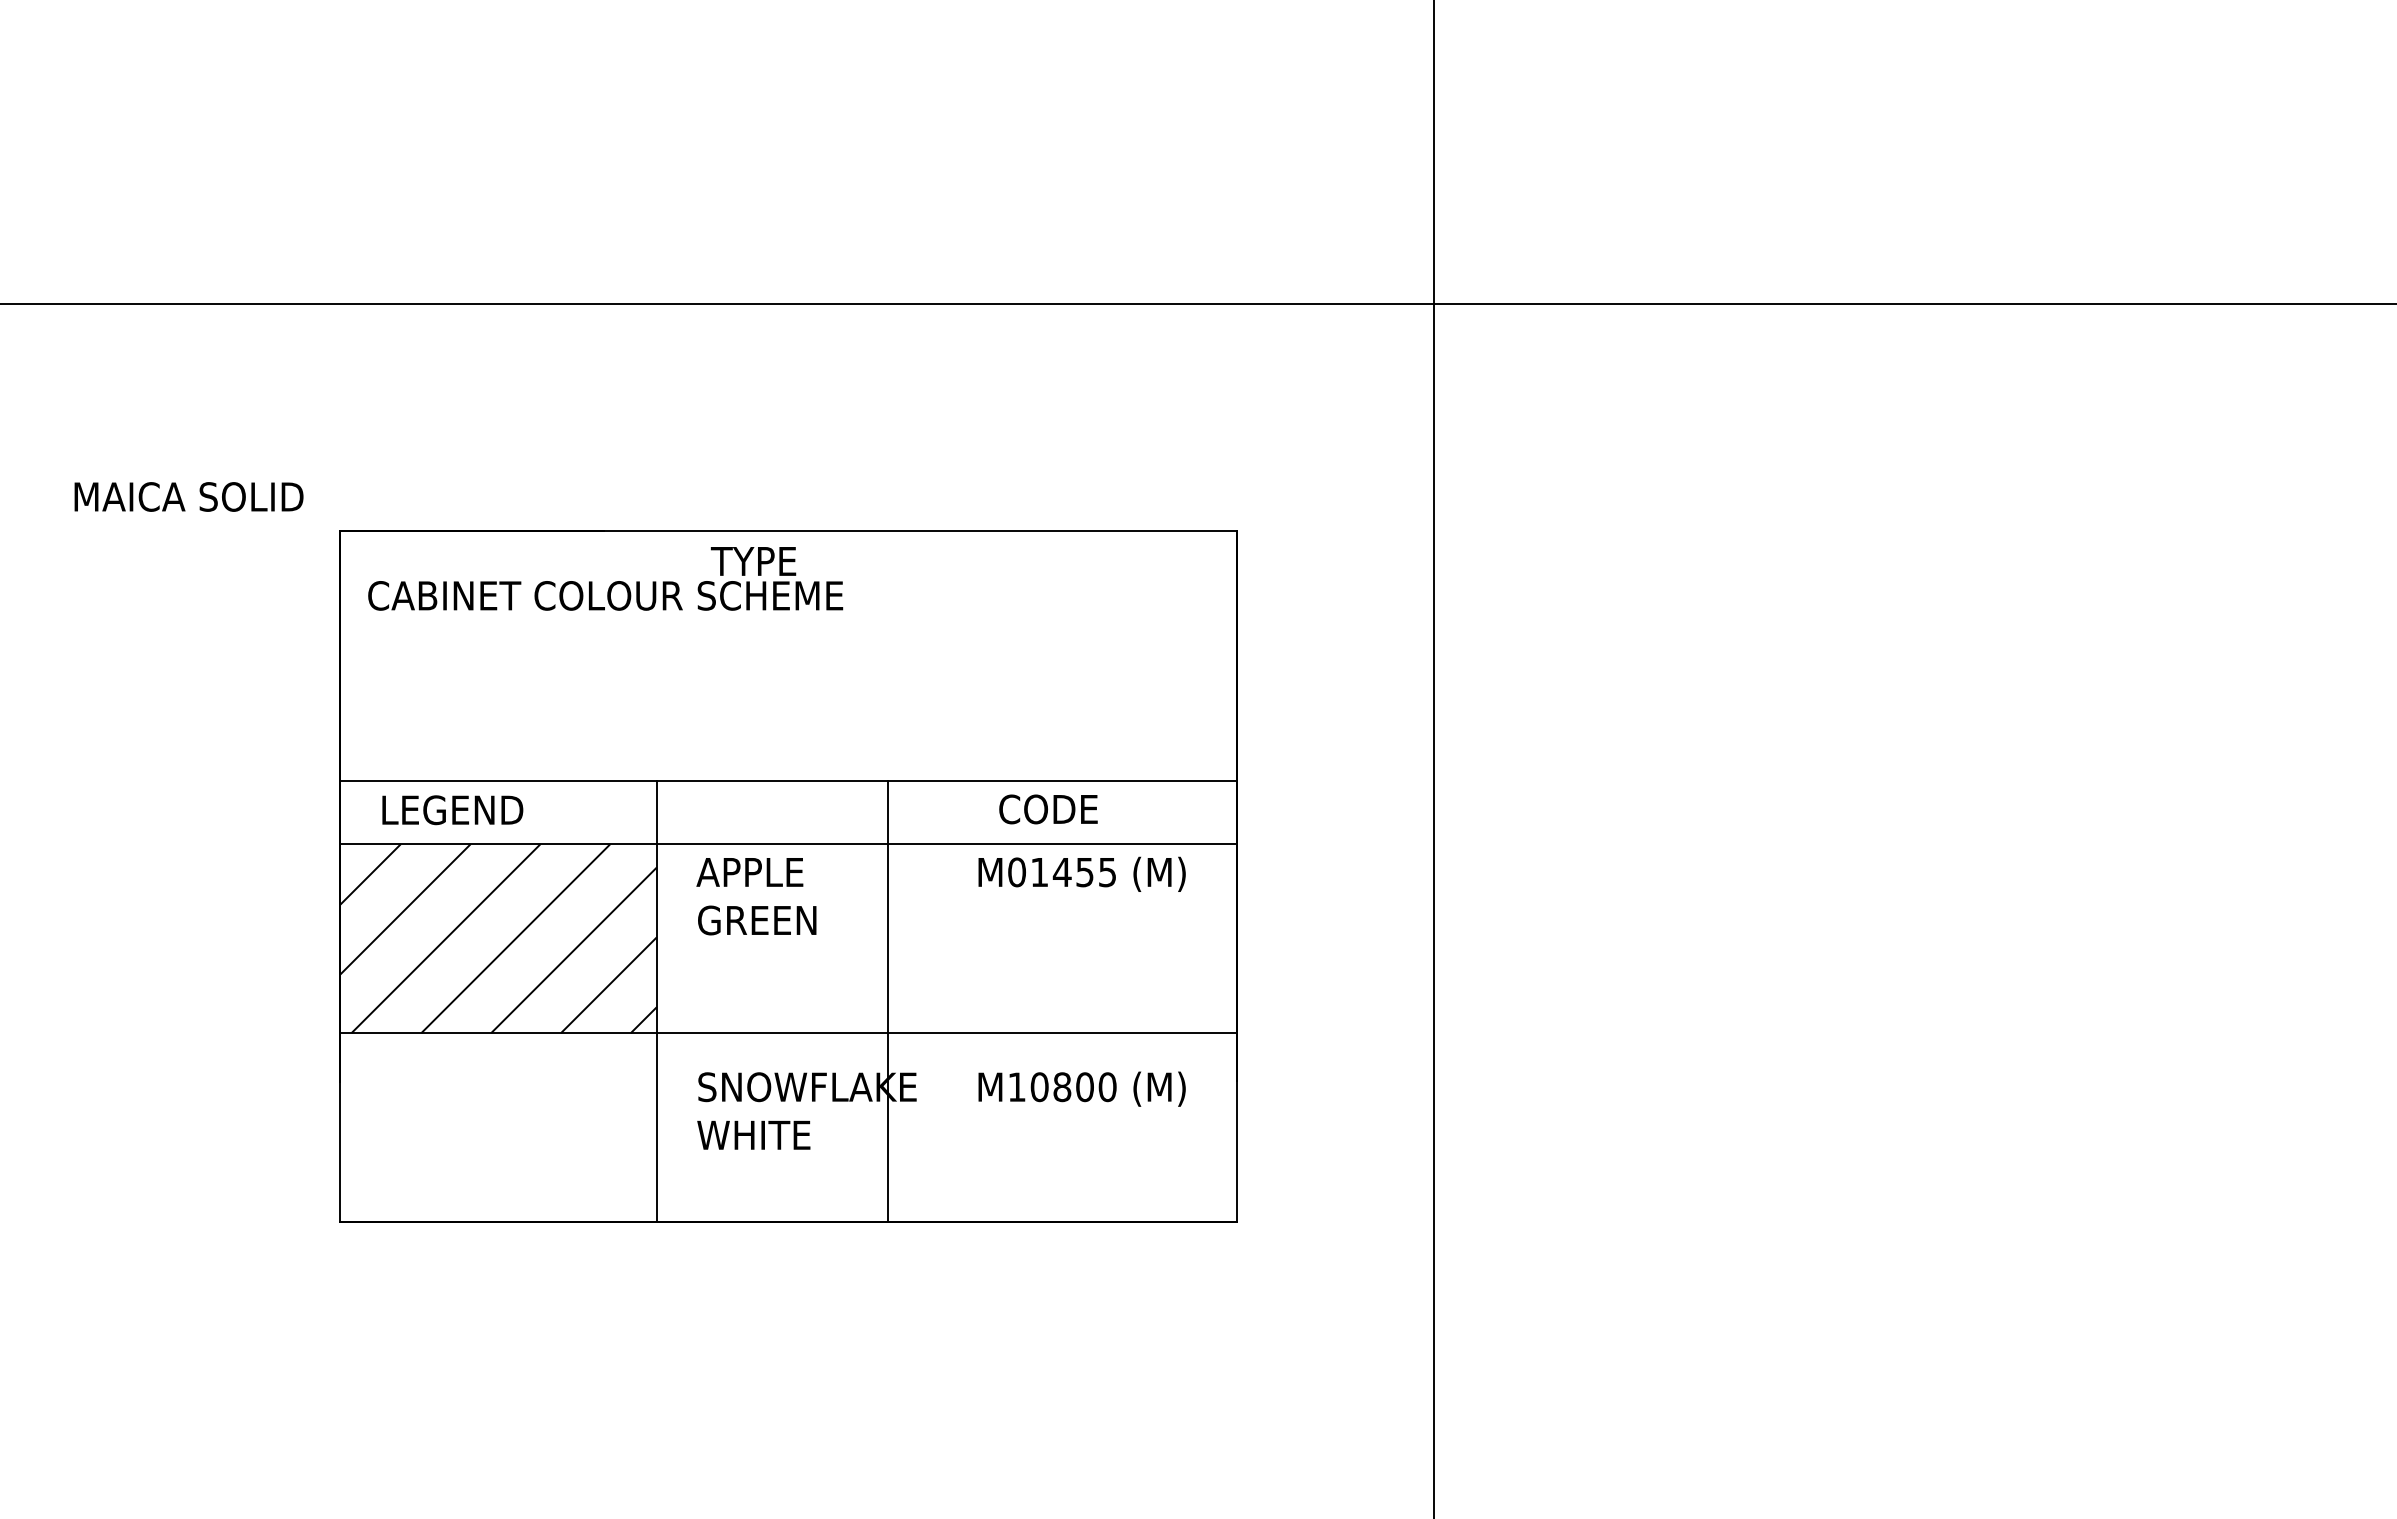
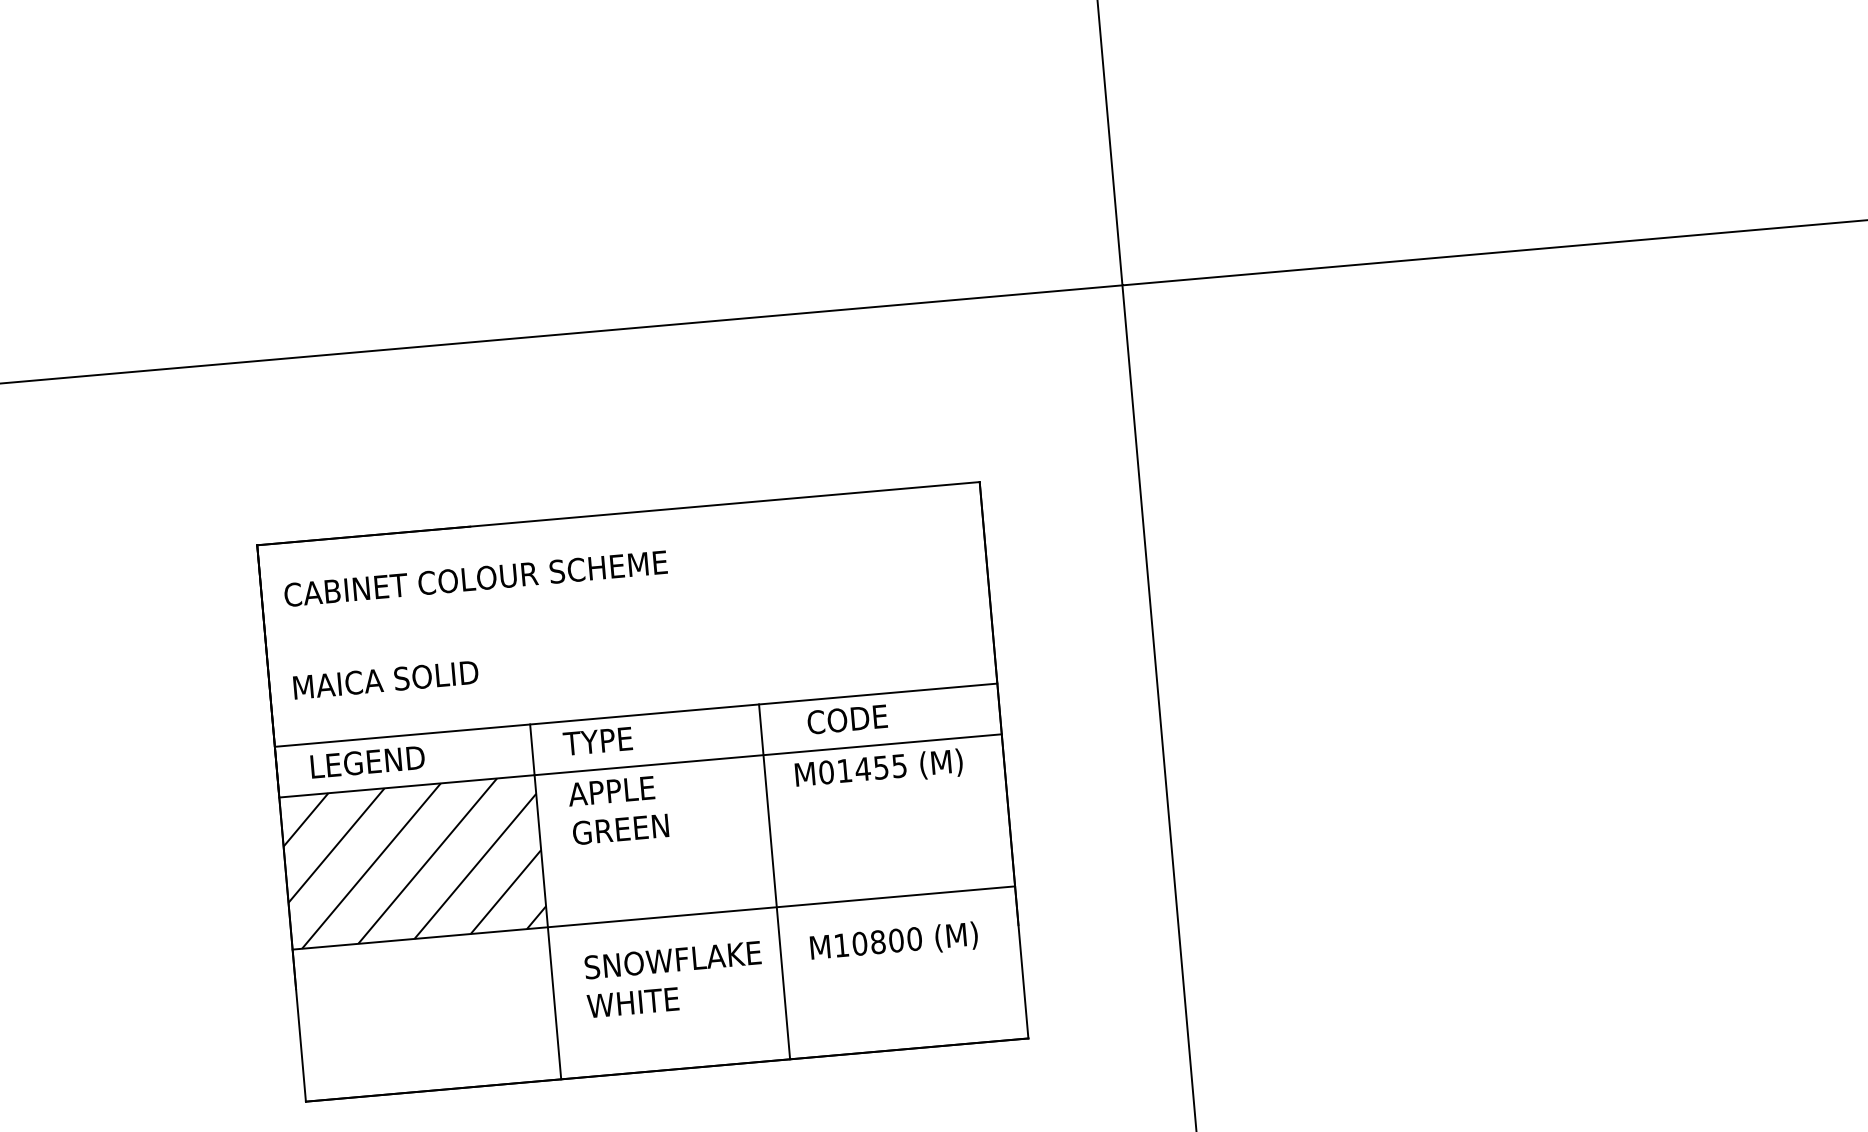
text: (188, 496) -> (385, 679), moved
text: (753, 561) -> (597, 741), moved
line: (888, 1001) -> (774, 881), moved

